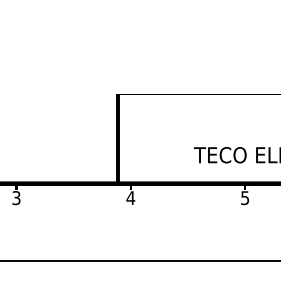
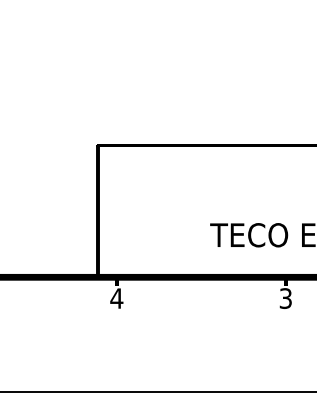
text: (245, 197) -> (286, 297), 5 -> 3

